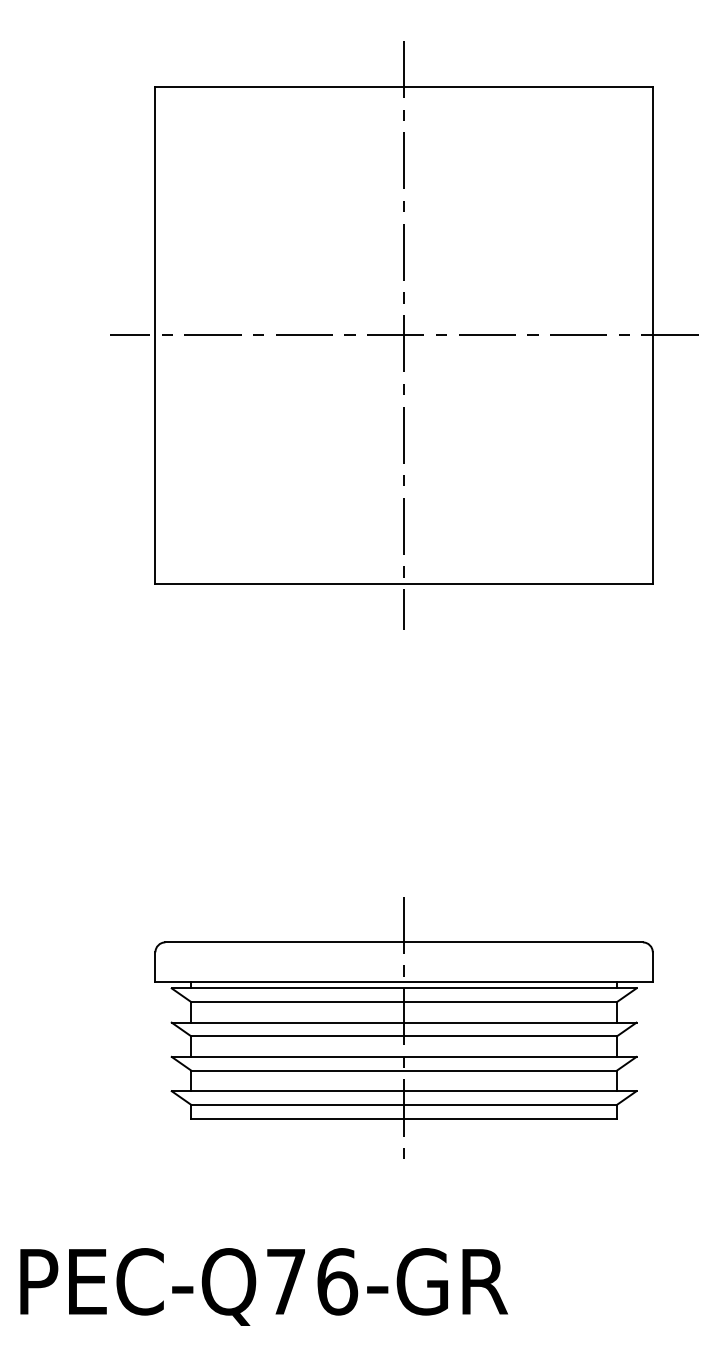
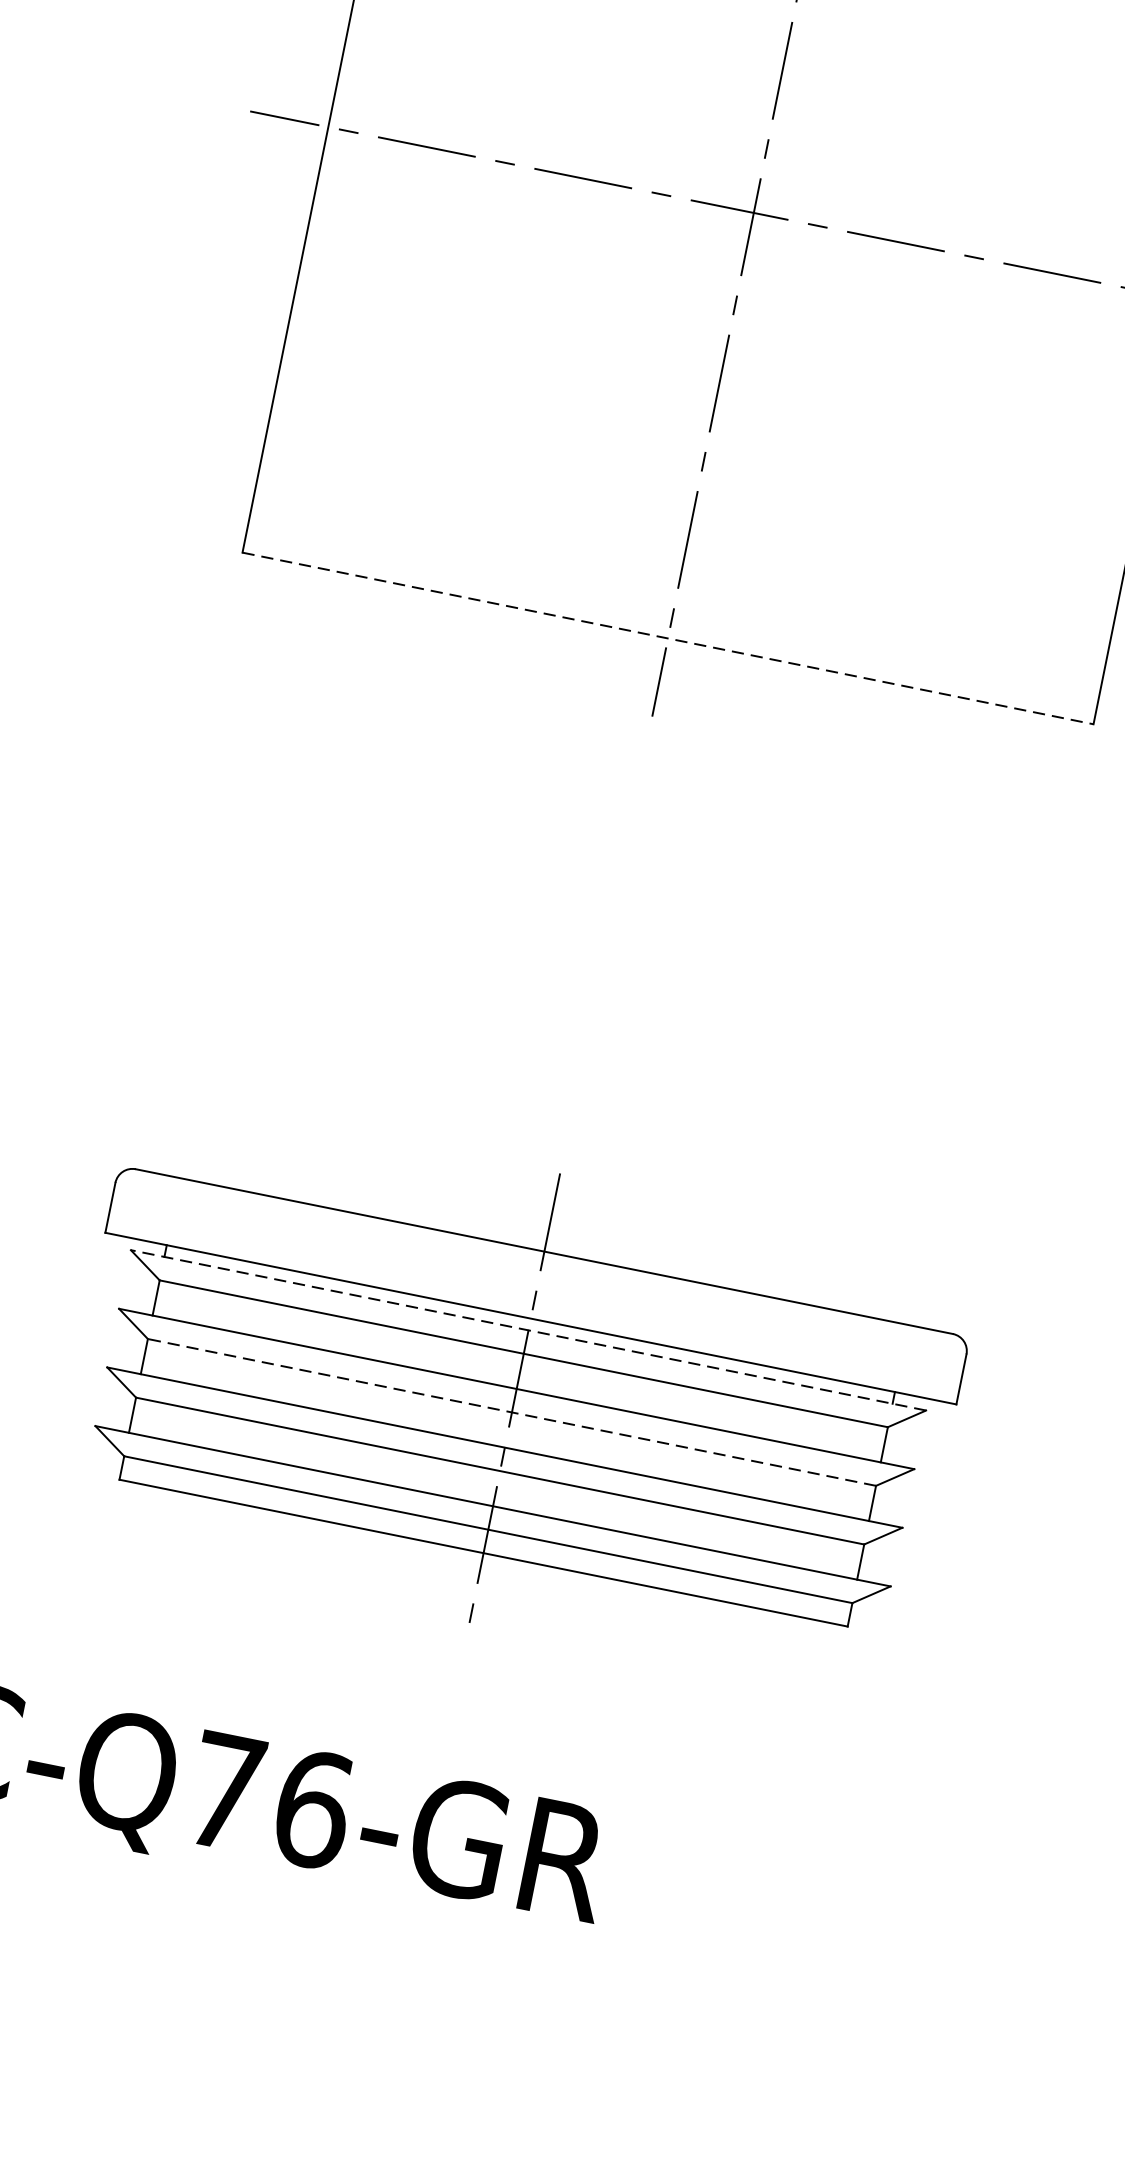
line: (404, 584) -> (668, 639), solid -> dashed
line: (403, 988) -> (527, 1330), solid -> dashed
line: (404, 1036) -> (512, 1412), solid -> dashed

